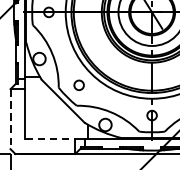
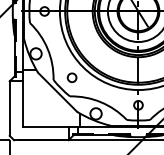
line: (10, 120) -> (9, 109), dashed -> solid
line: (49, 138) -> (45, 126), dashed -> solid

